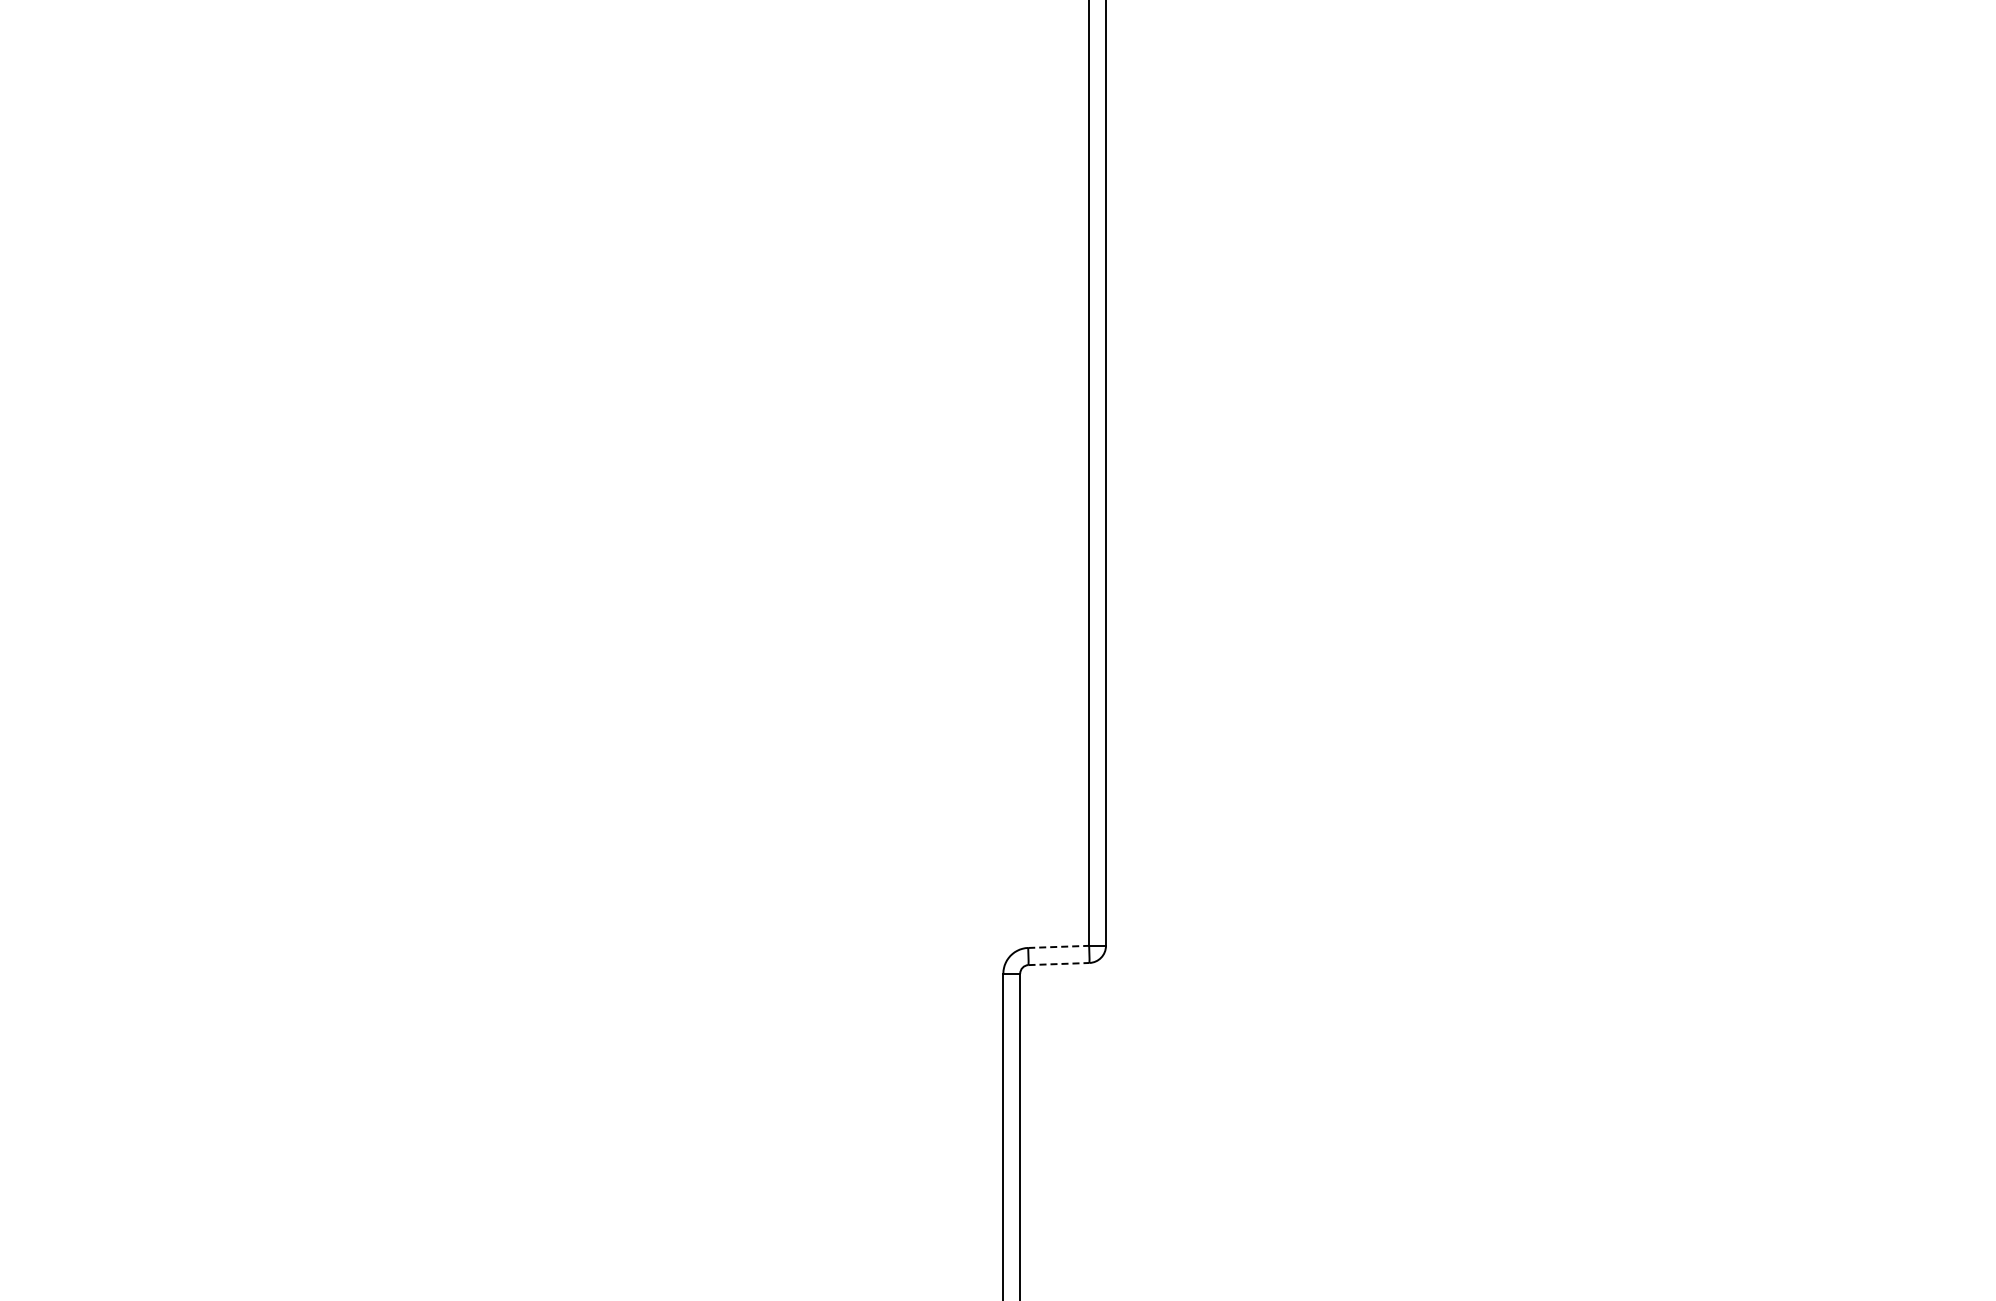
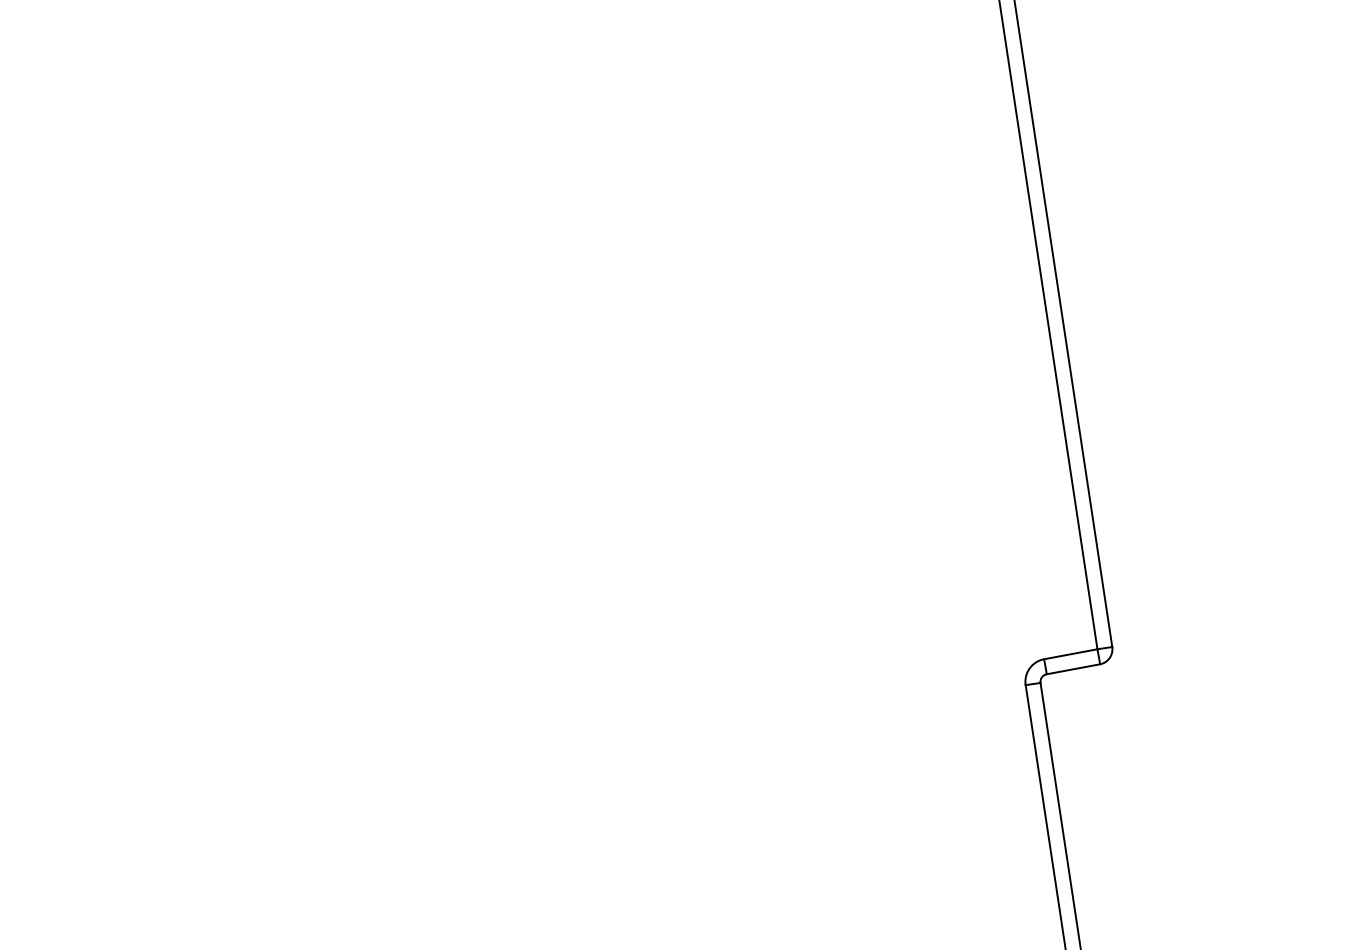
line: (1059, 946) -> (1071, 653), dashed -> solid
line: (1059, 964) -> (1073, 669), dashed -> solid

